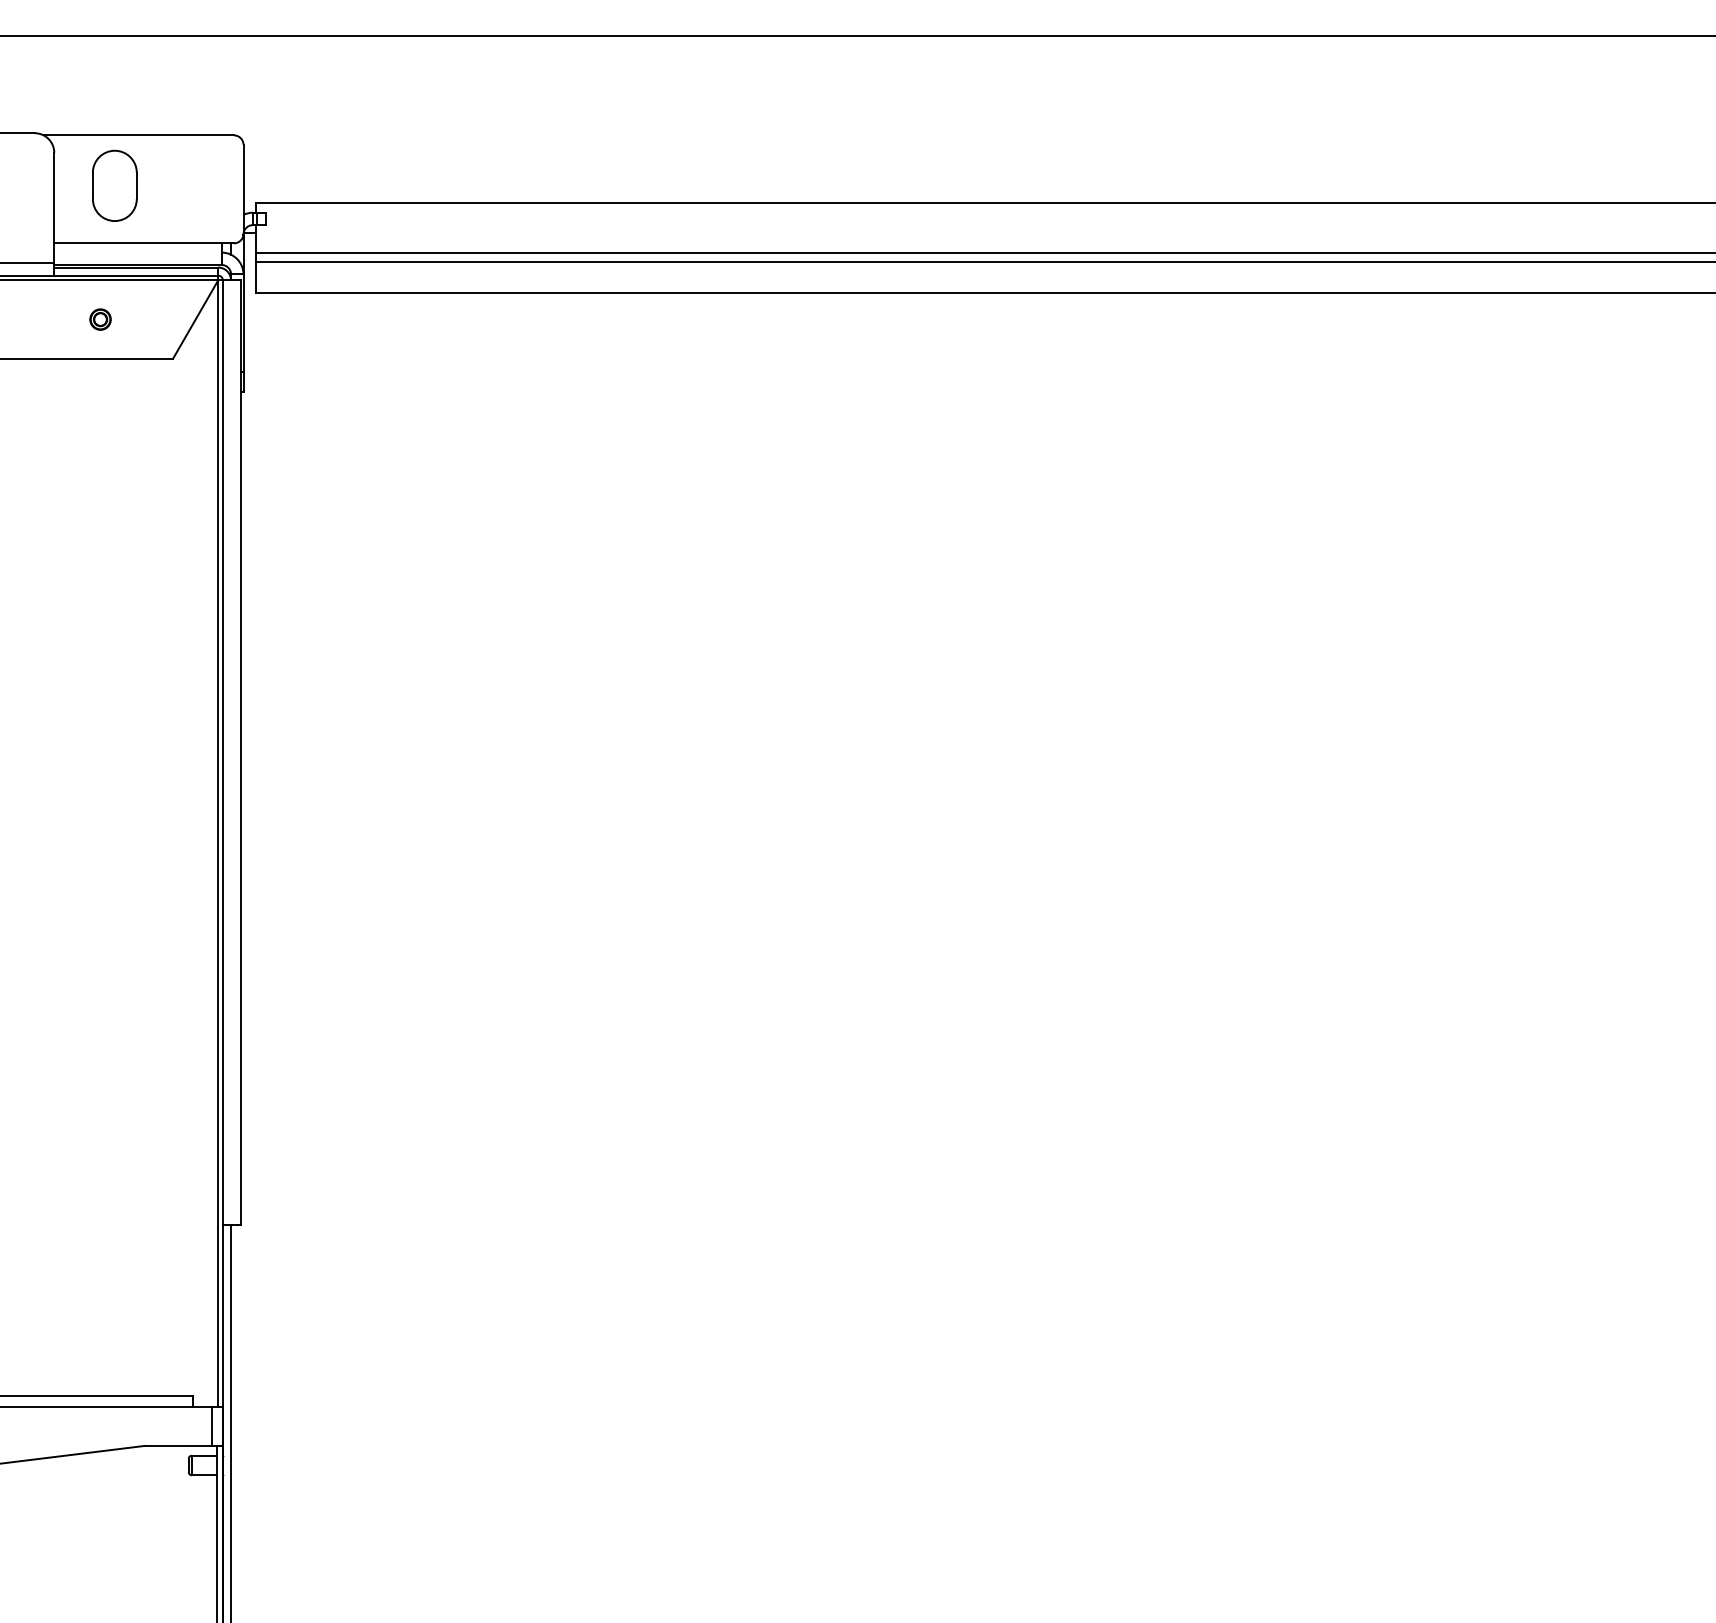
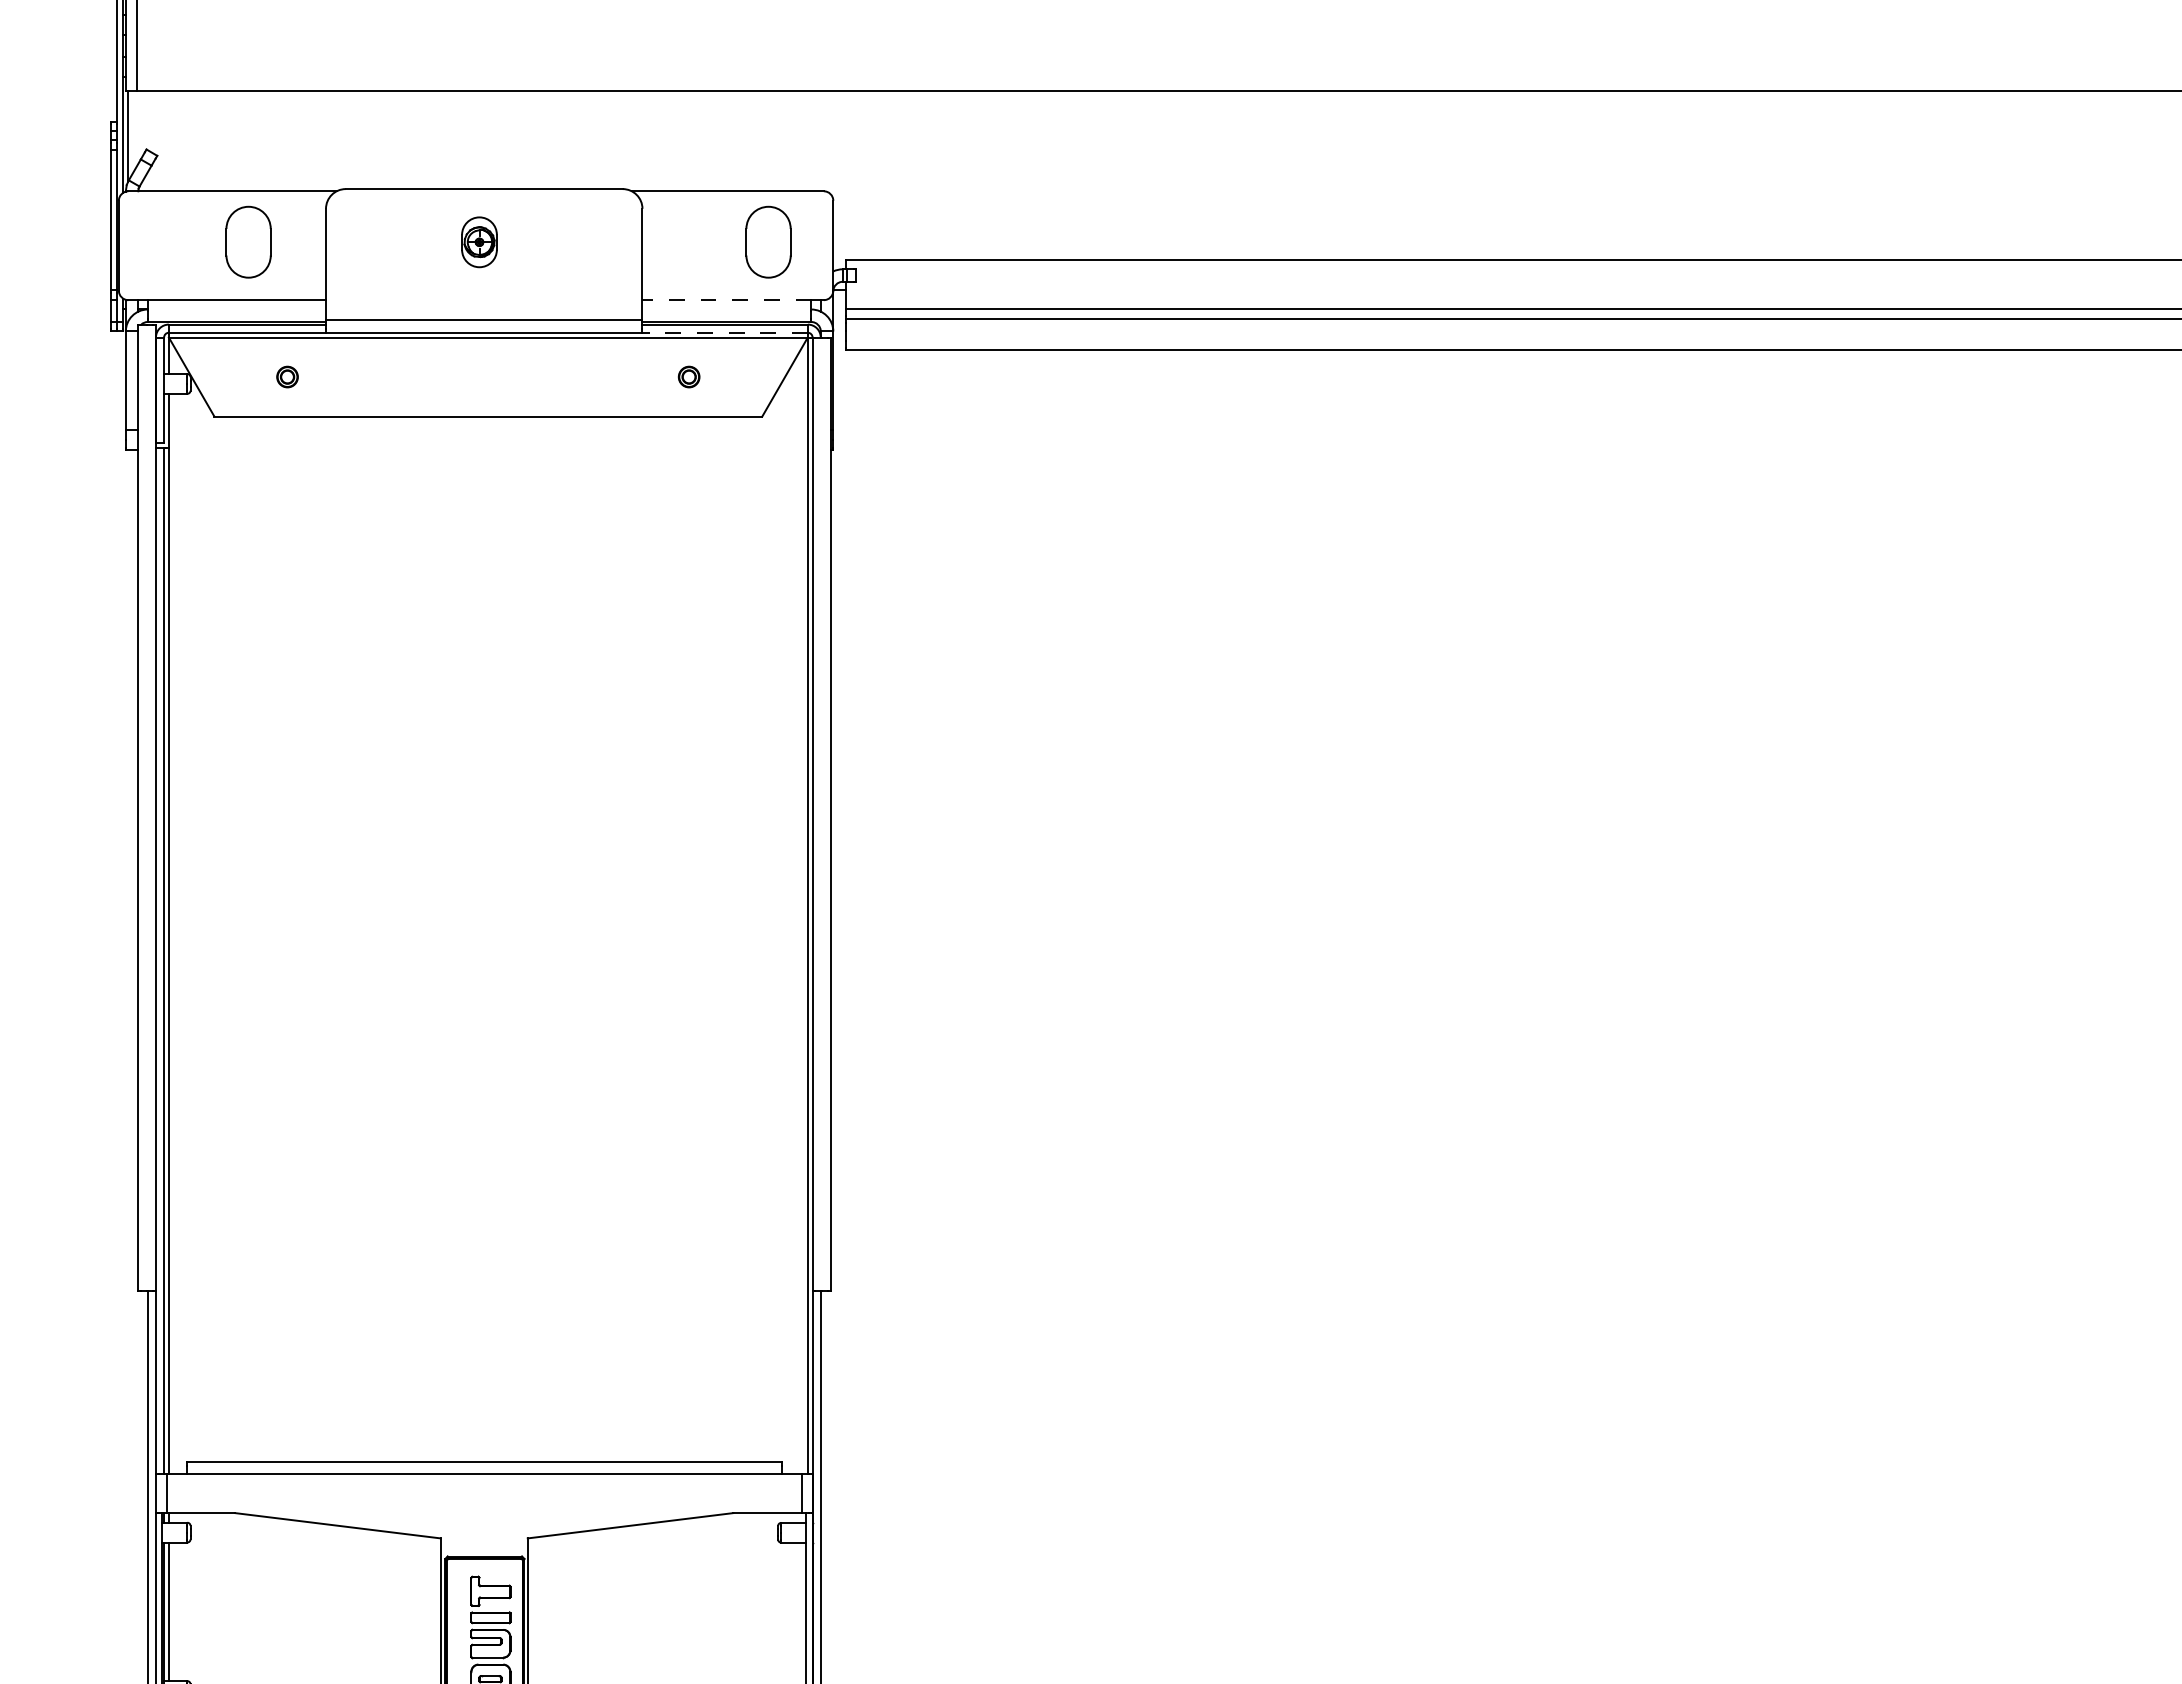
part: (114, 185) -> (768, 241), moved
line: (137, 243) -> (726, 300), solid -> dashed
line: (136, 275) -> (725, 332), solid -> dashed

